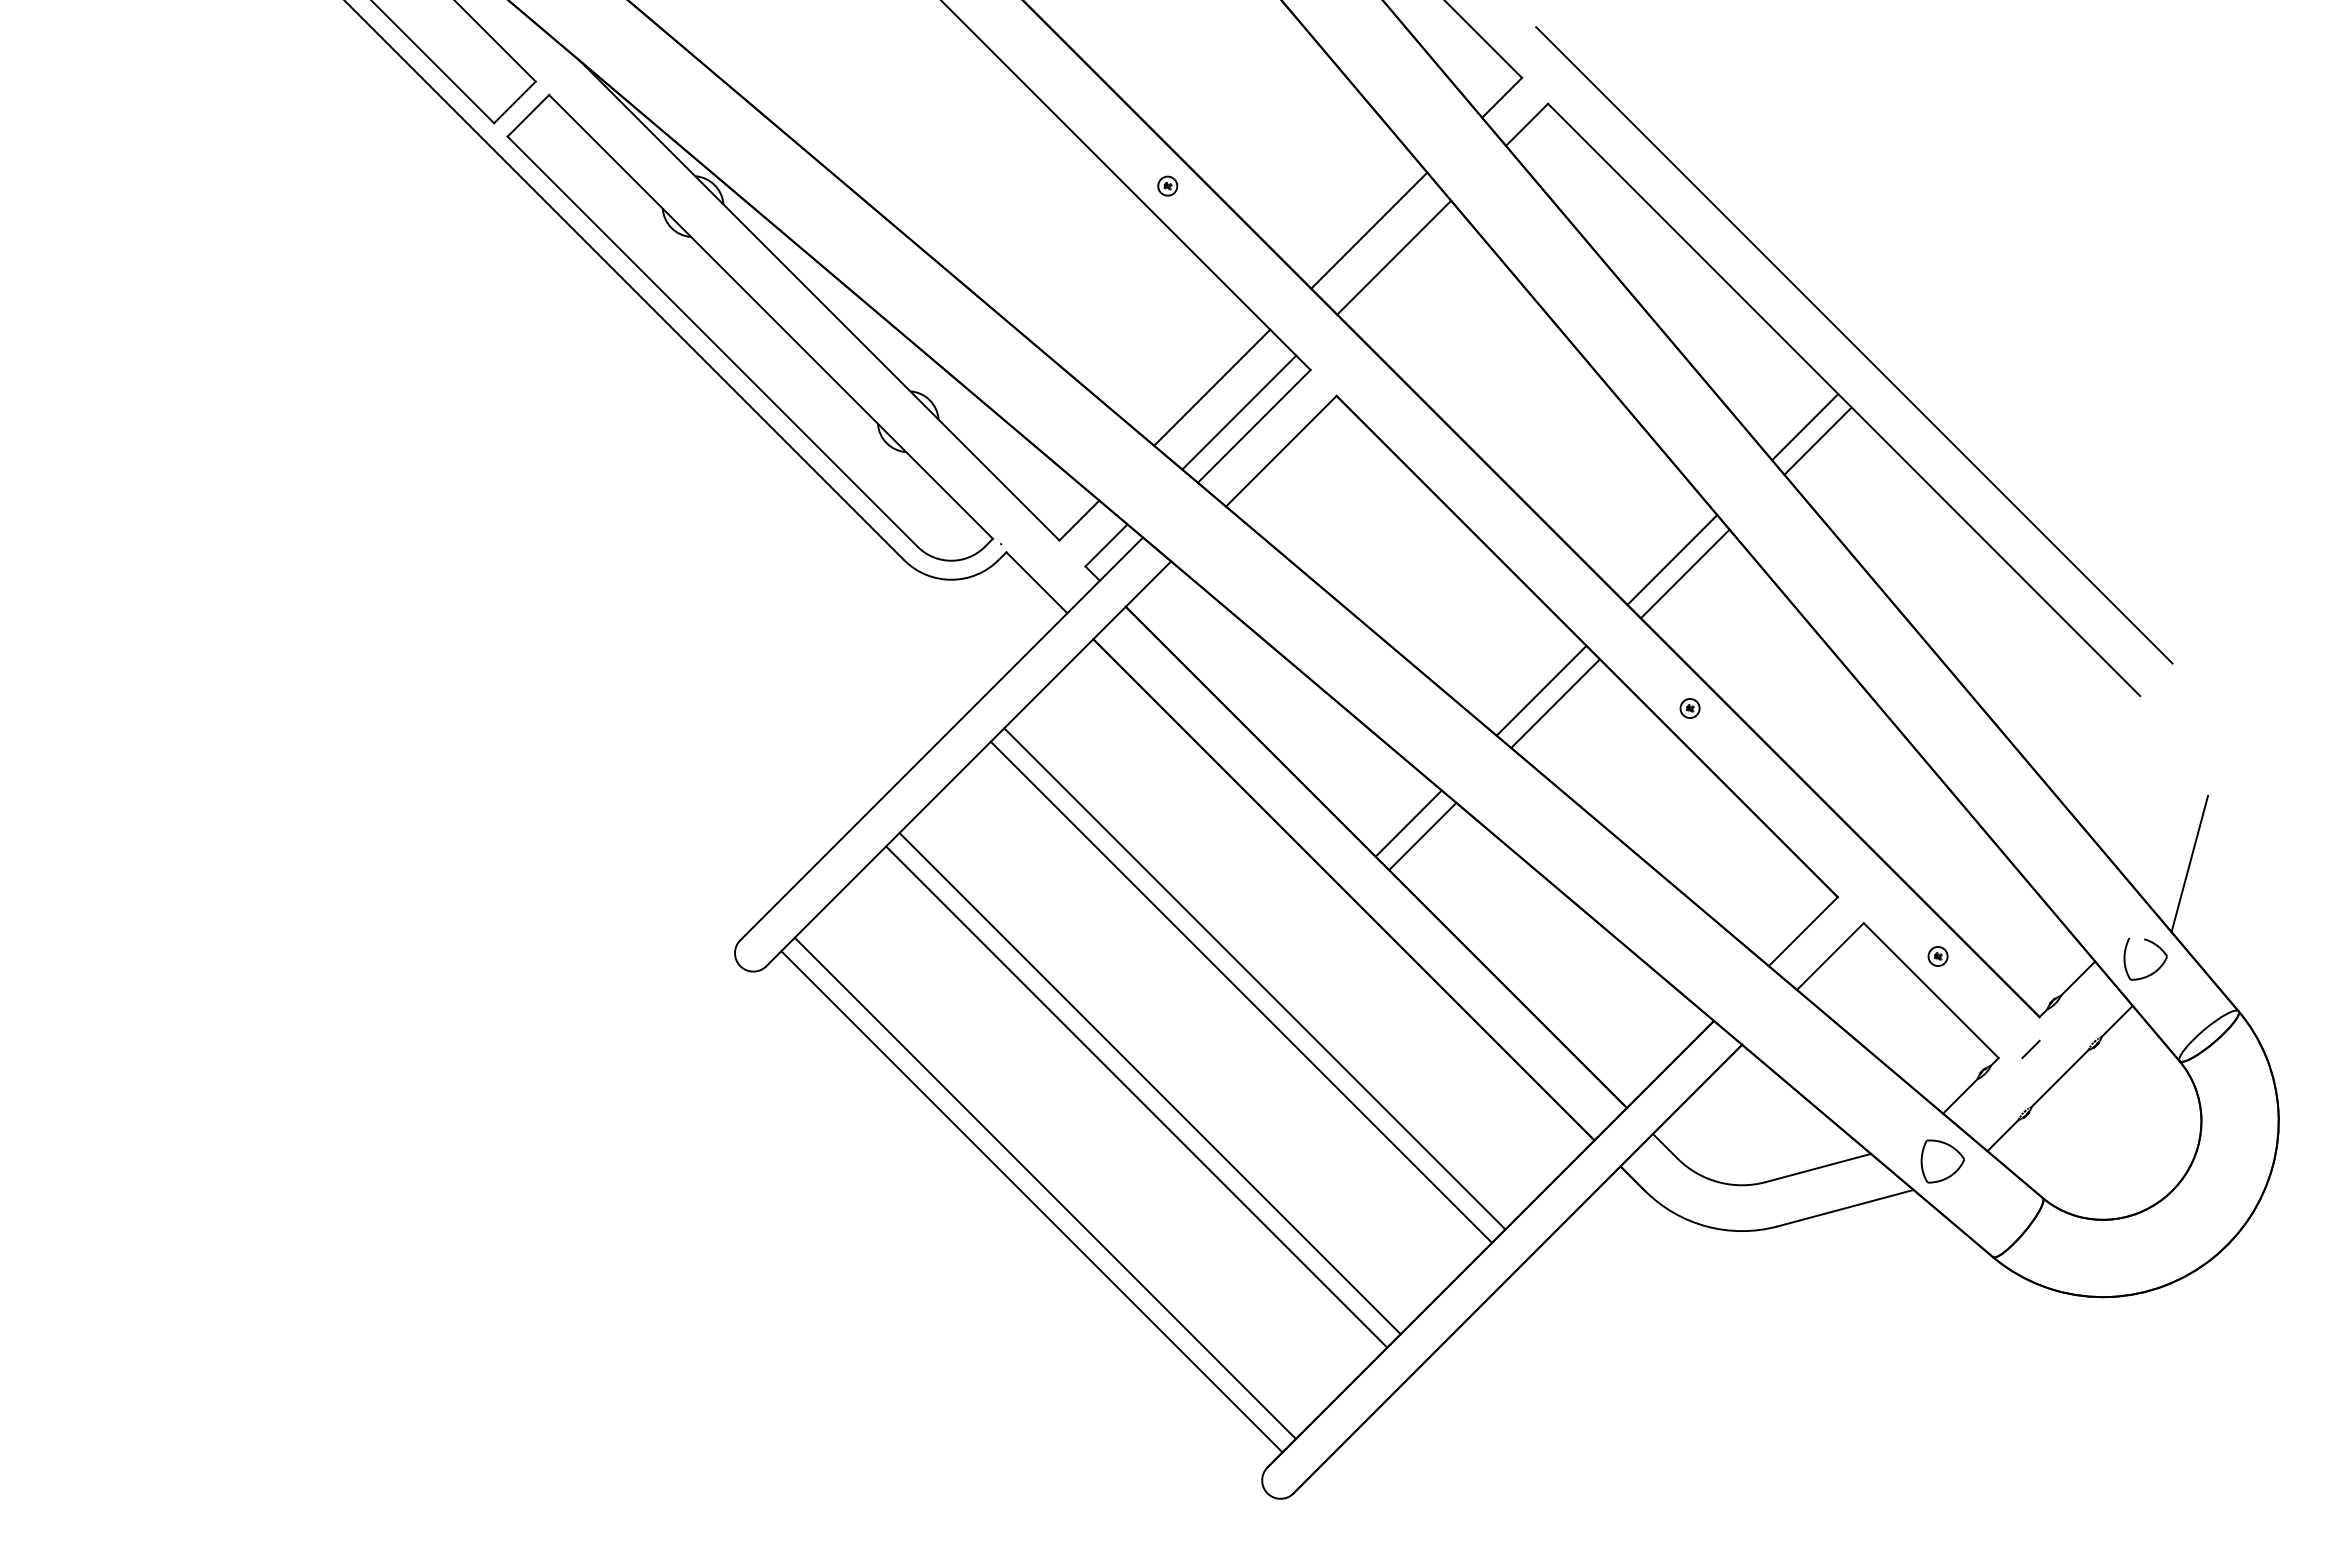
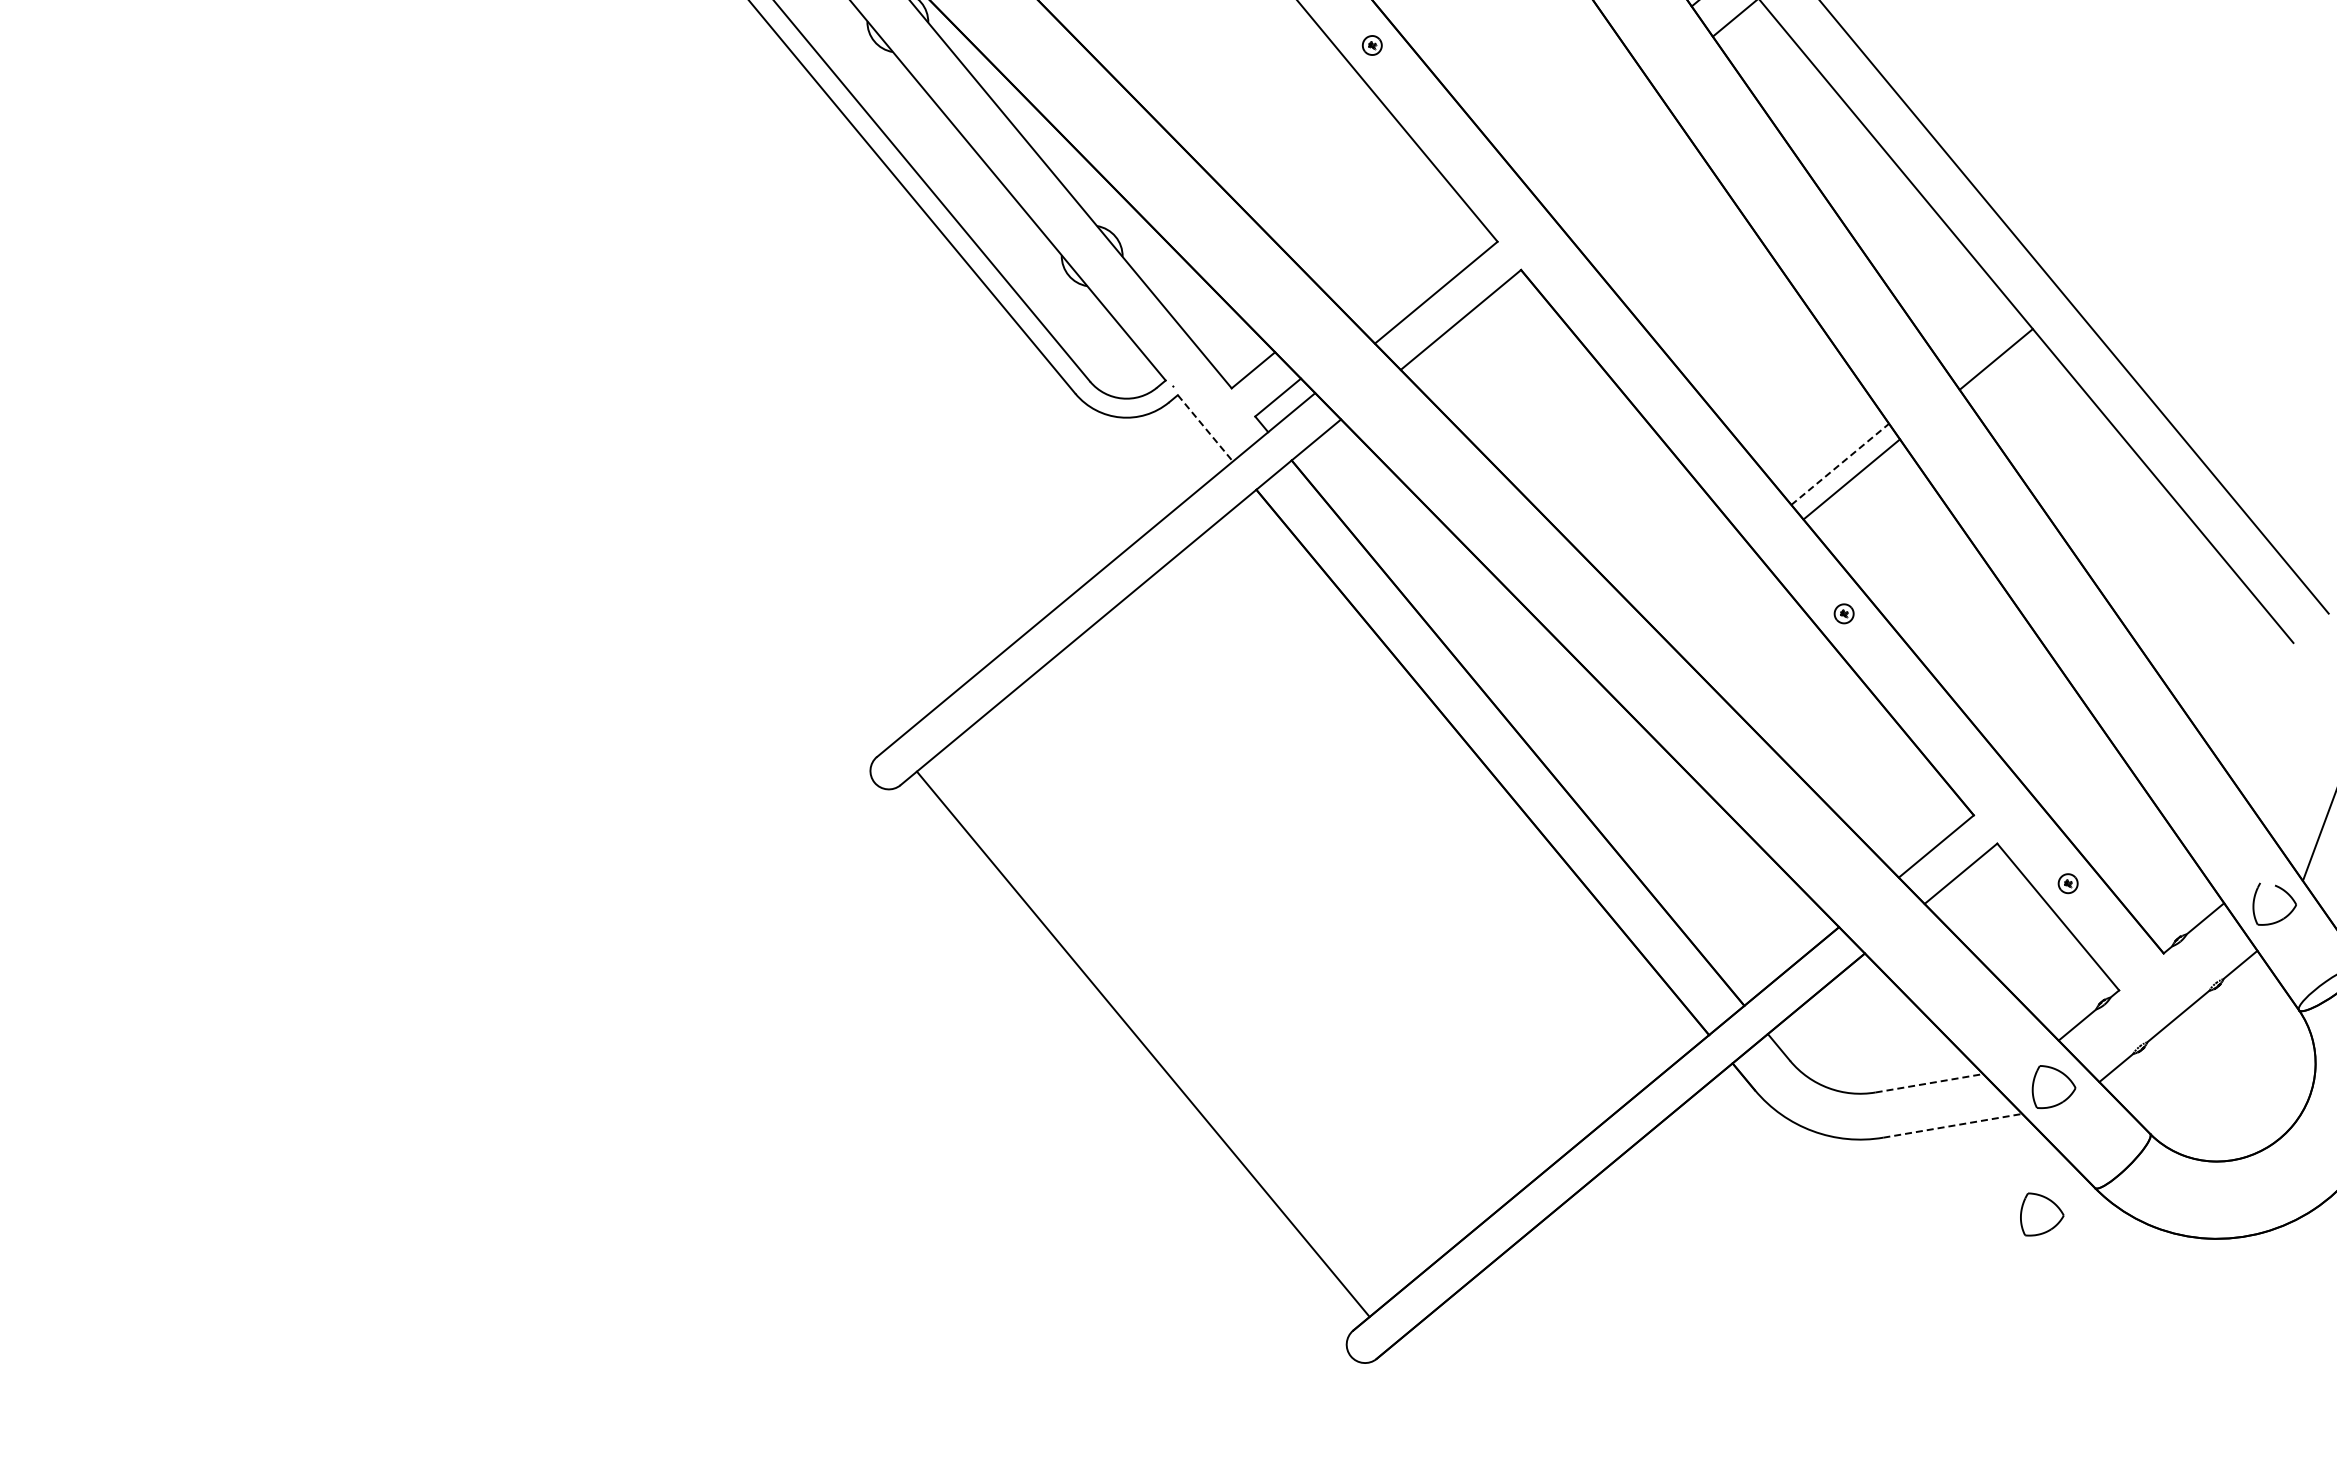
line: (1369, 230) -> (1569, 108), removed
line: (1394, 257) -> (1591, 137), removed
line: (1212, 387) -> (1398, 250), removed
line: (1239, 412) -> (1422, 277), removed
line: (1805, 427) -> (1985, 344), removed
line: (1672, 560) -> (1840, 464), solid -> dashed
line: (1037, 583) -> (1205, 429), solid -> dashed
line: (1541, 690) -> (1697, 582), removed
line: (1555, 703) -> (1710, 596), removed
line: (1408, 823) -> (1553, 702), removed
line: (1422, 836) -> (1565, 716), removed
line: (1254, 978) -> (1385, 842), removed
line: (1241, 991) -> (1371, 854), removed
line: (2030, 1049) -> (2151, 984), removed
line: (1149, 1083) -> (1271, 937), removed
line: (1136, 1096) -> (1257, 949), removed
line: (1818, 1168) -> (1929, 1083), solid -> dashed
line: (1044, 1188) -> (1157, 1032), removed
line: (1846, 1208) -> (1953, 1126), solid -> dashed
part: (1942, 1289) -> (2041, 1215), added

